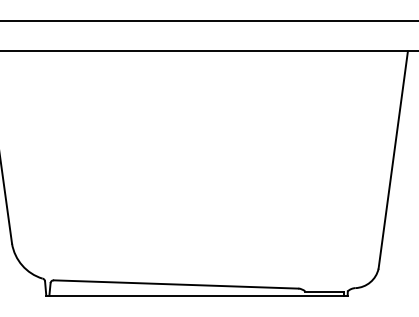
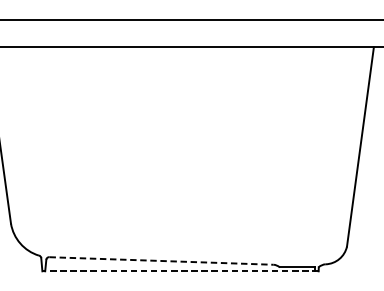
line: (176, 284) -> (161, 261), solid -> dashed
line: (197, 295) -> (180, 271), solid -> dashed

